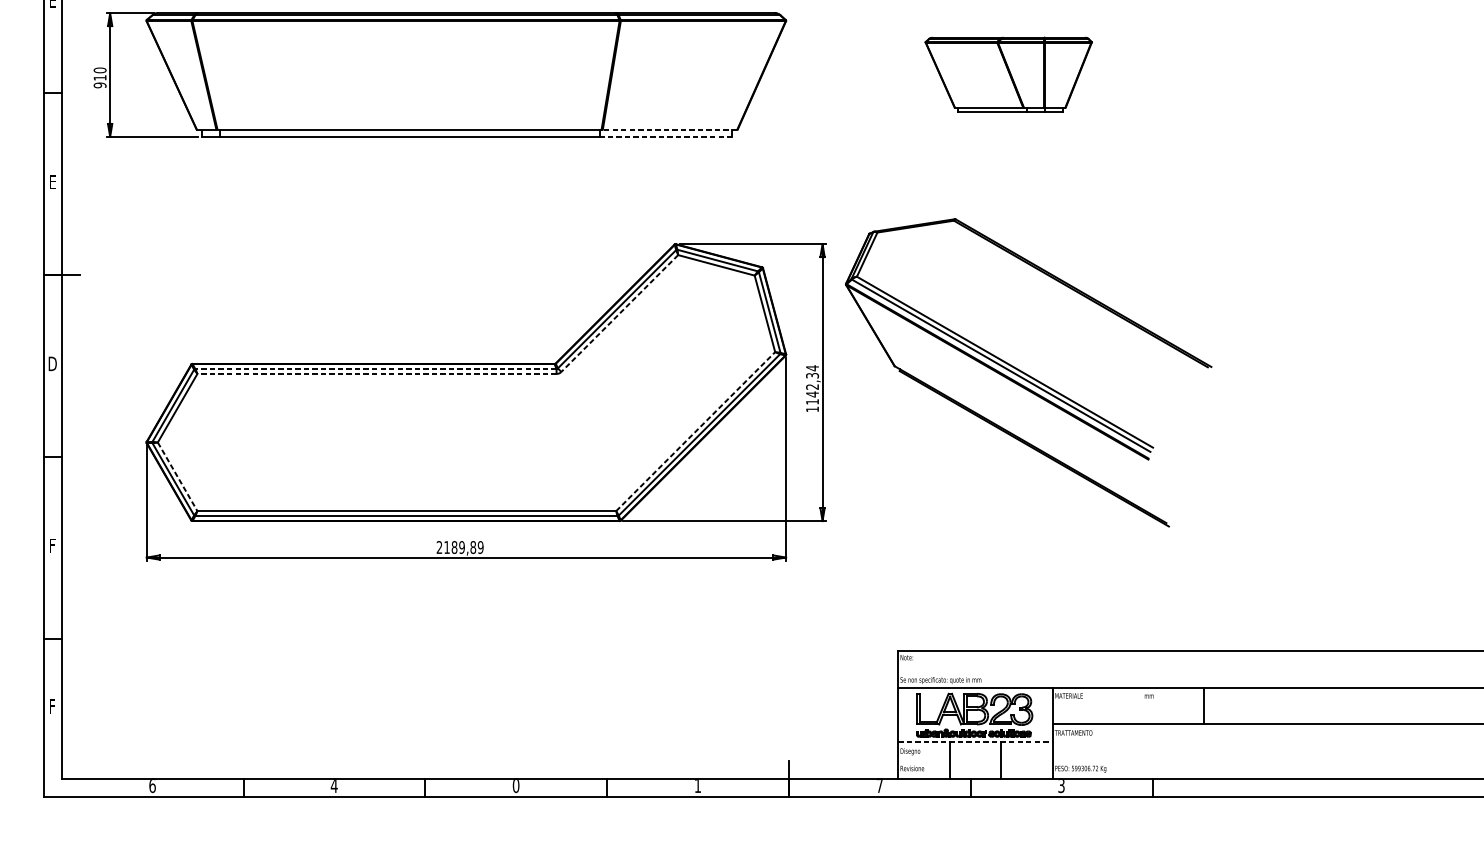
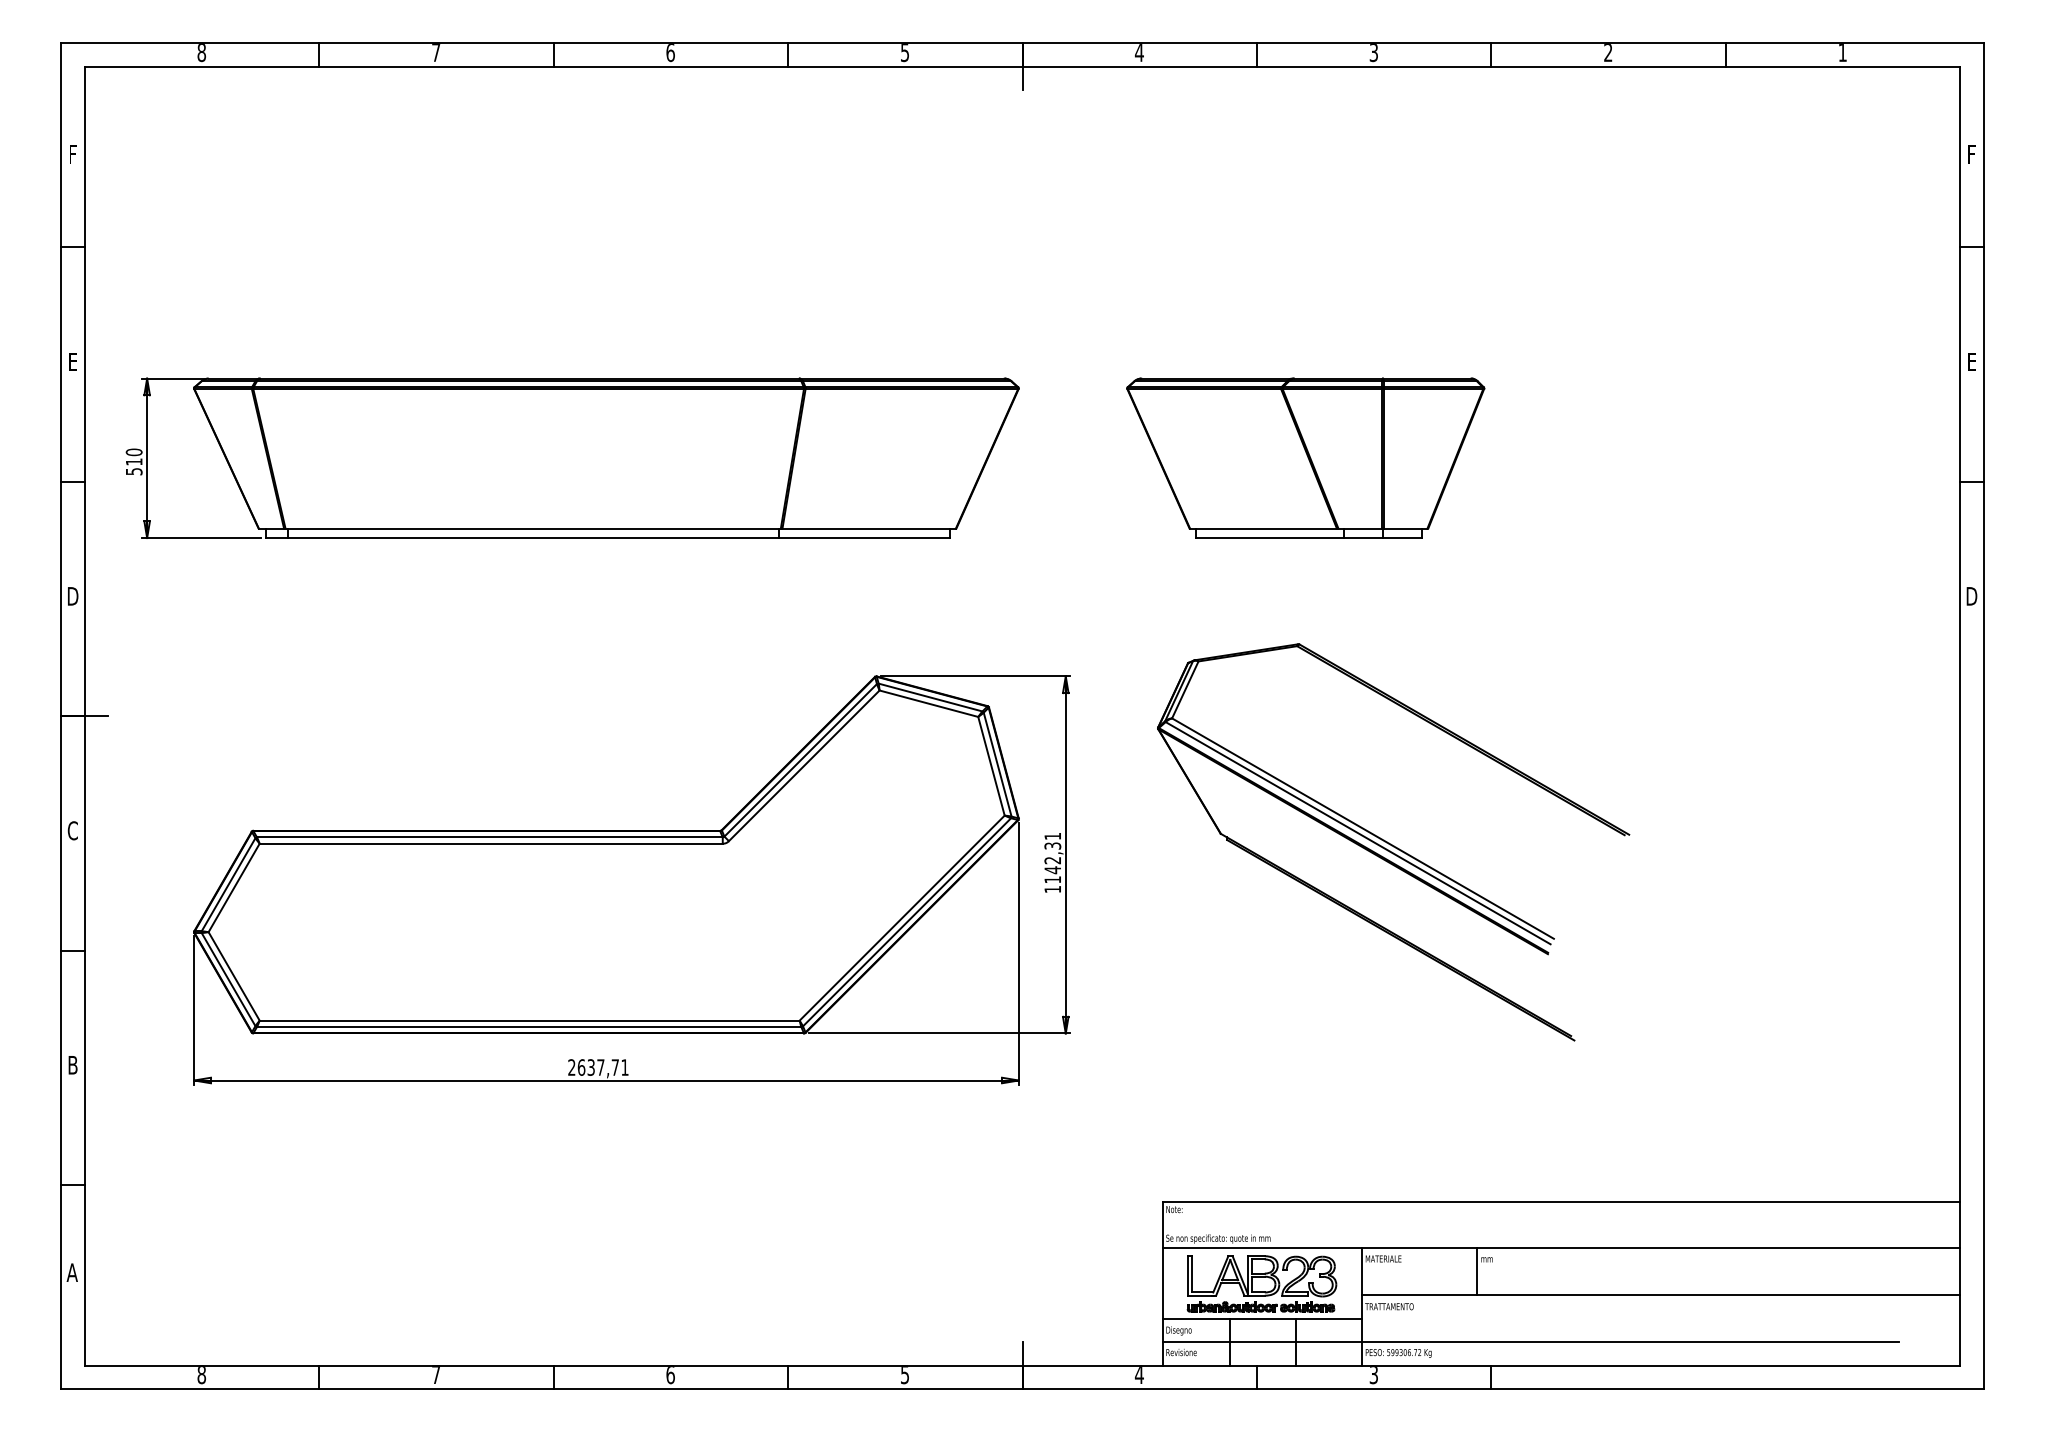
part: (1008, 74) -> (1305, 457), size x1.67
text: (99, 85) -> (133, 471), 910 -> 510
line: (670, 129) -> (869, 528), dashed -> solid
line: (665, 137) -> (863, 538), dashed -> solid
text: (53, 182) -> (73, 596), E -> D
line: (619, 313) -> (804, 765), dashed -> solid
text: (53, 363) -> (73, 830), D -> C
text: (812, 368) -> (1052, 836), 1142,34 -> 1142,31
line: (375, 369) -> (489, 837), dashed -> solid
part: (1028, 372) -> (1393, 842), moved
line: (377, 373) -> (491, 843), dashed -> solid
line: (695, 431) -> (902, 918), dashed -> solid
line: (177, 476) -> (234, 976), dashed -> solid
text: (52, 545) -> (72, 1065), F -> B
text: (463, 547) -> (602, 1067), 2189,89 -> 2637,71
line: (1203, 705) -> (1477, 1271), moved
text: (51, 706) -> (71, 1272), F -> A
line: (975, 742) -> (1262, 1318), dashed -> solid
line: (1183, 760) -> (1531, 1342), added
text: (152, 786) -> (201, 1375), 6 -> 8
text: (333, 786) -> (435, 1375), 4 -> 7
text: (516, 786) -> (670, 1375), 0 -> 6
text: (697, 786) -> (904, 1375), 1 -> 5
text: (878, 786) -> (1138, 1375), 7 -> 4

